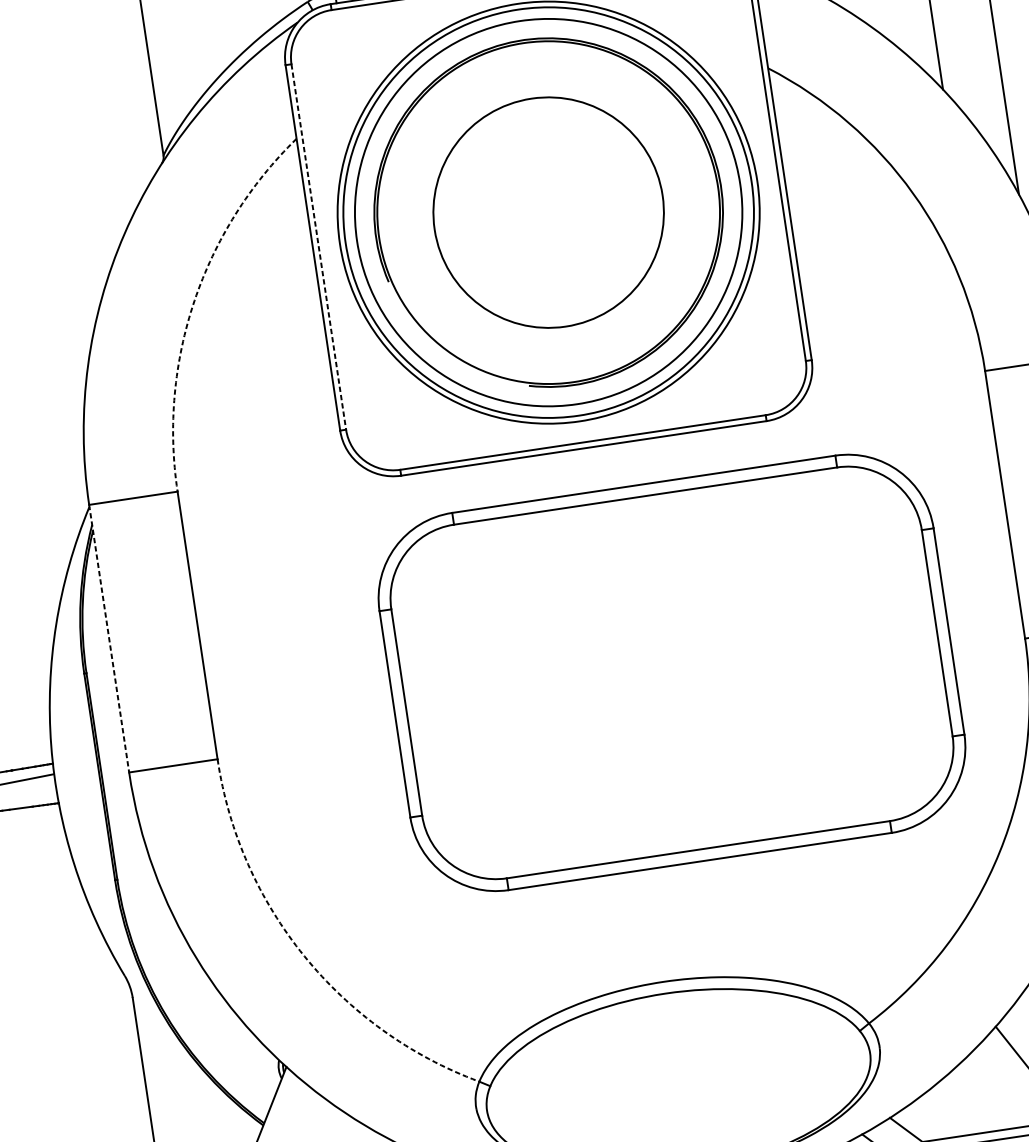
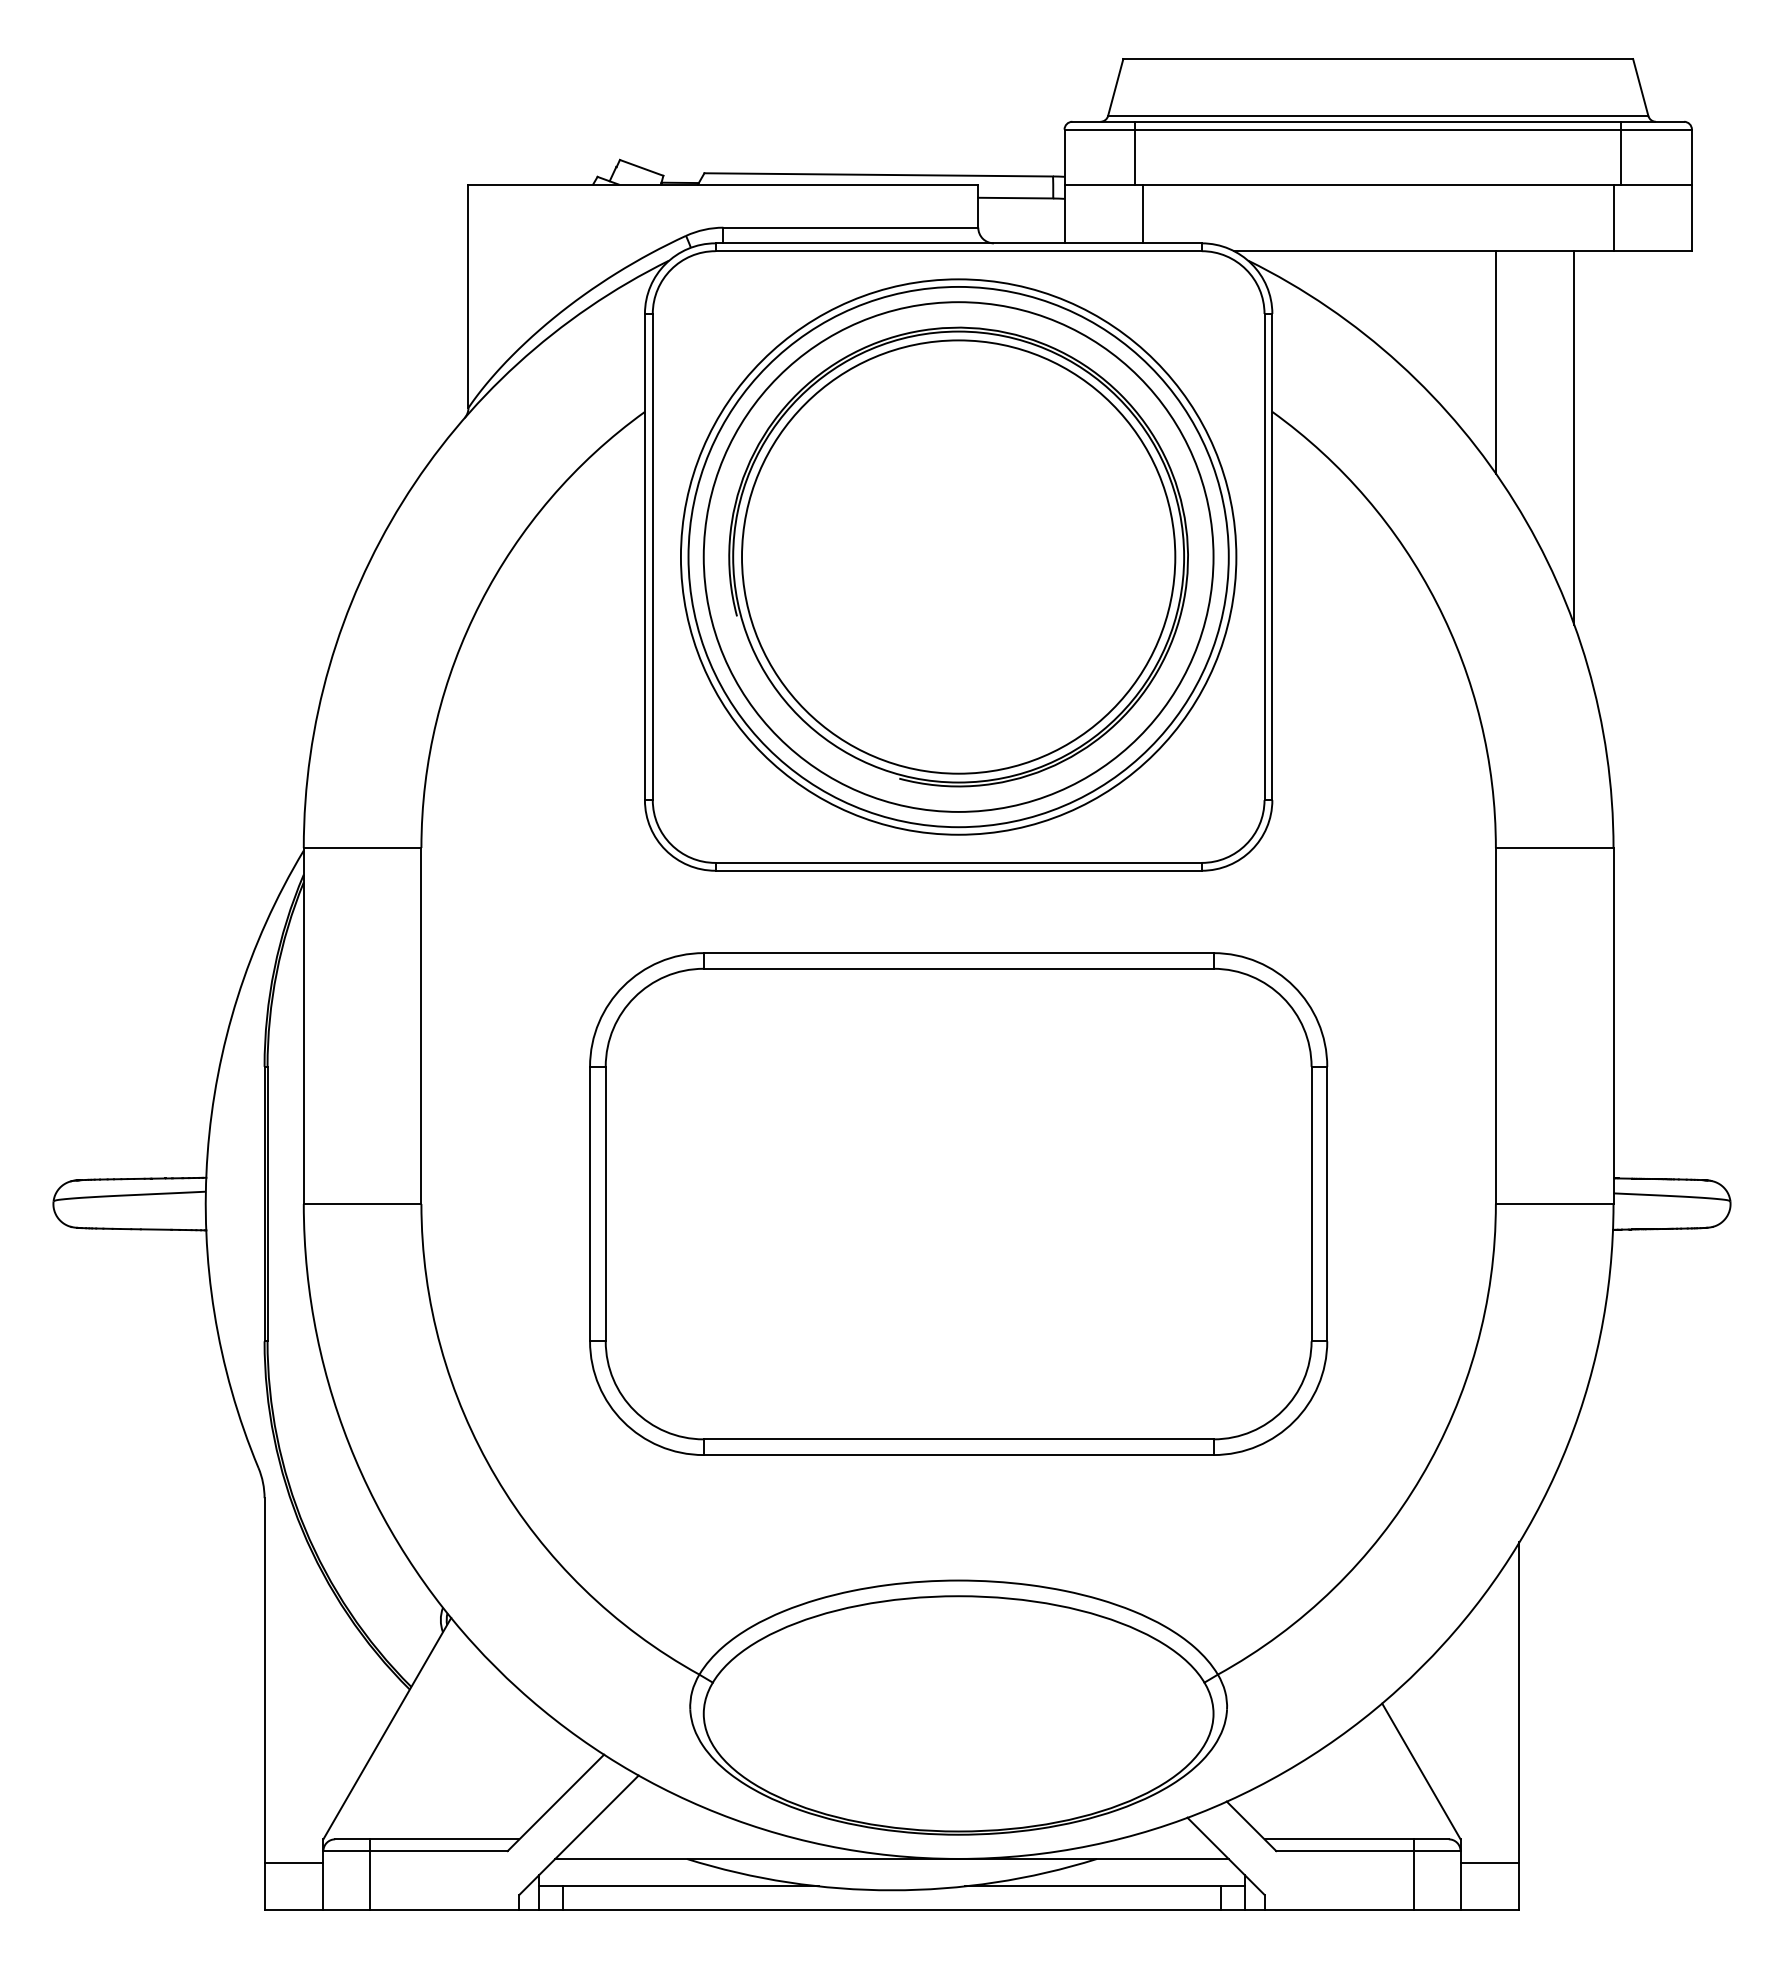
circle: (548, 212) -> (958, 556), size x1.43
line: (318, 247) -> (652, 557), dashed -> solid
arc: (194, 301) -> (480, 603), dashed -> solid
line: (109, 639) -> (303, 1026), dashed -> solid
part: (671, 672) -> (958, 1203), moved
arc: (304, 956) -> (496, 1477), dashed -> solid

